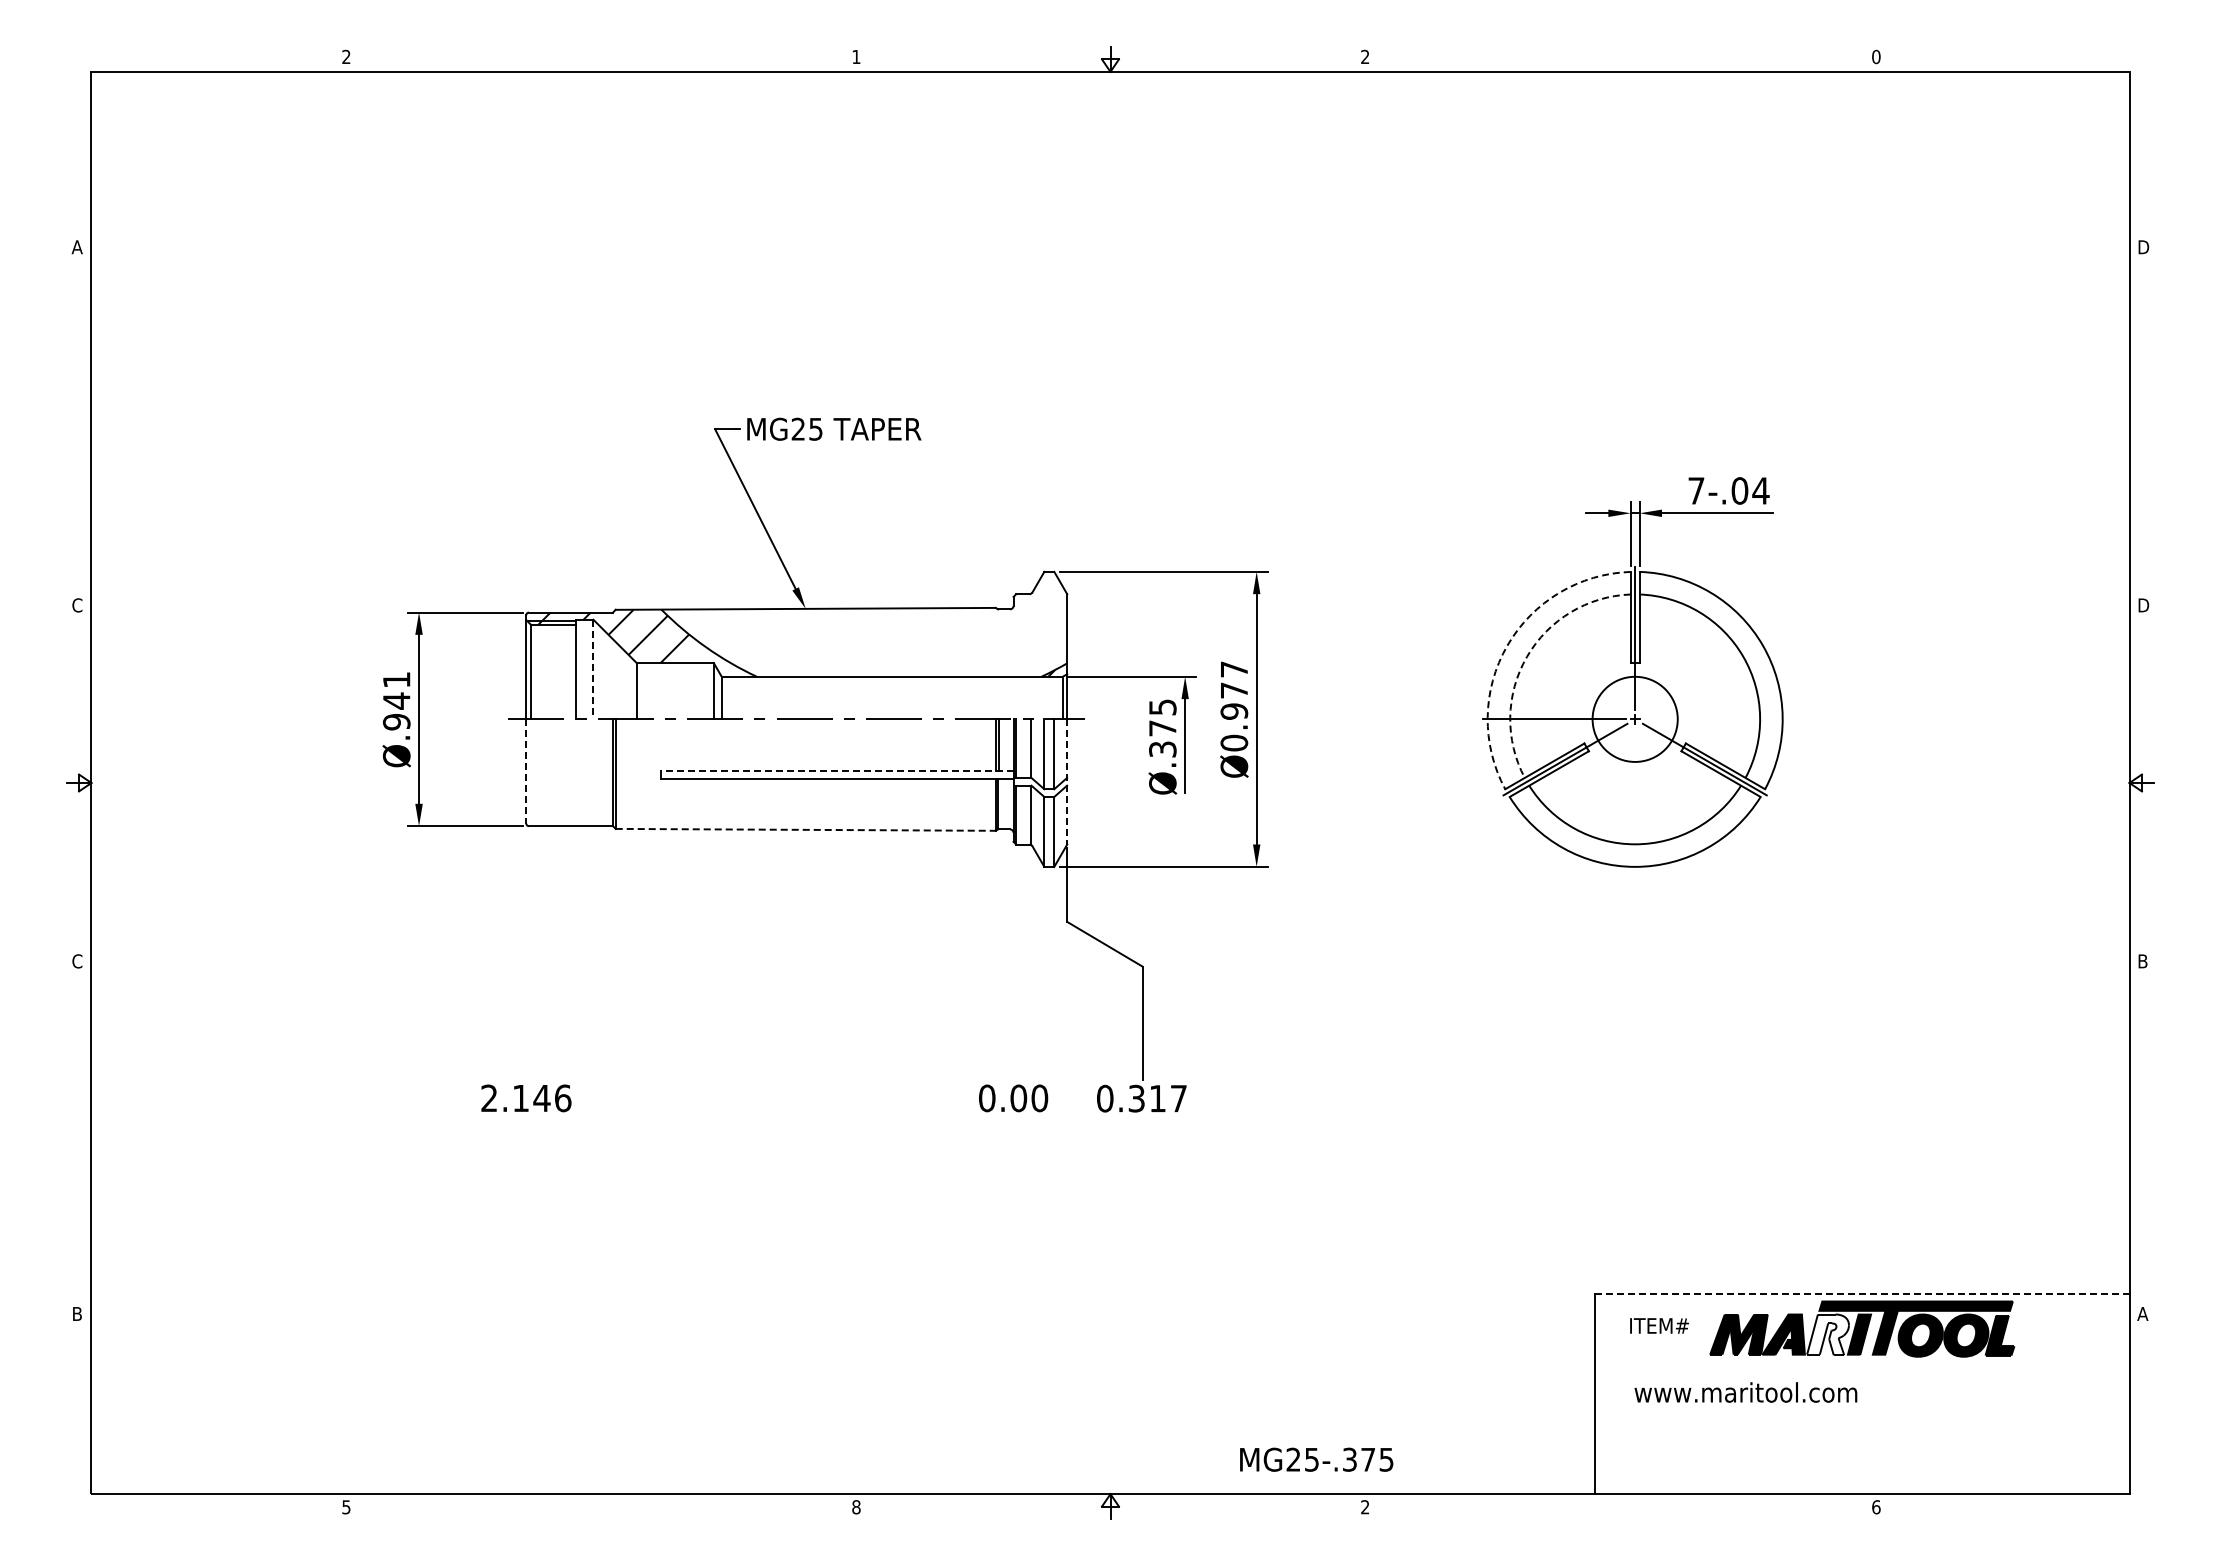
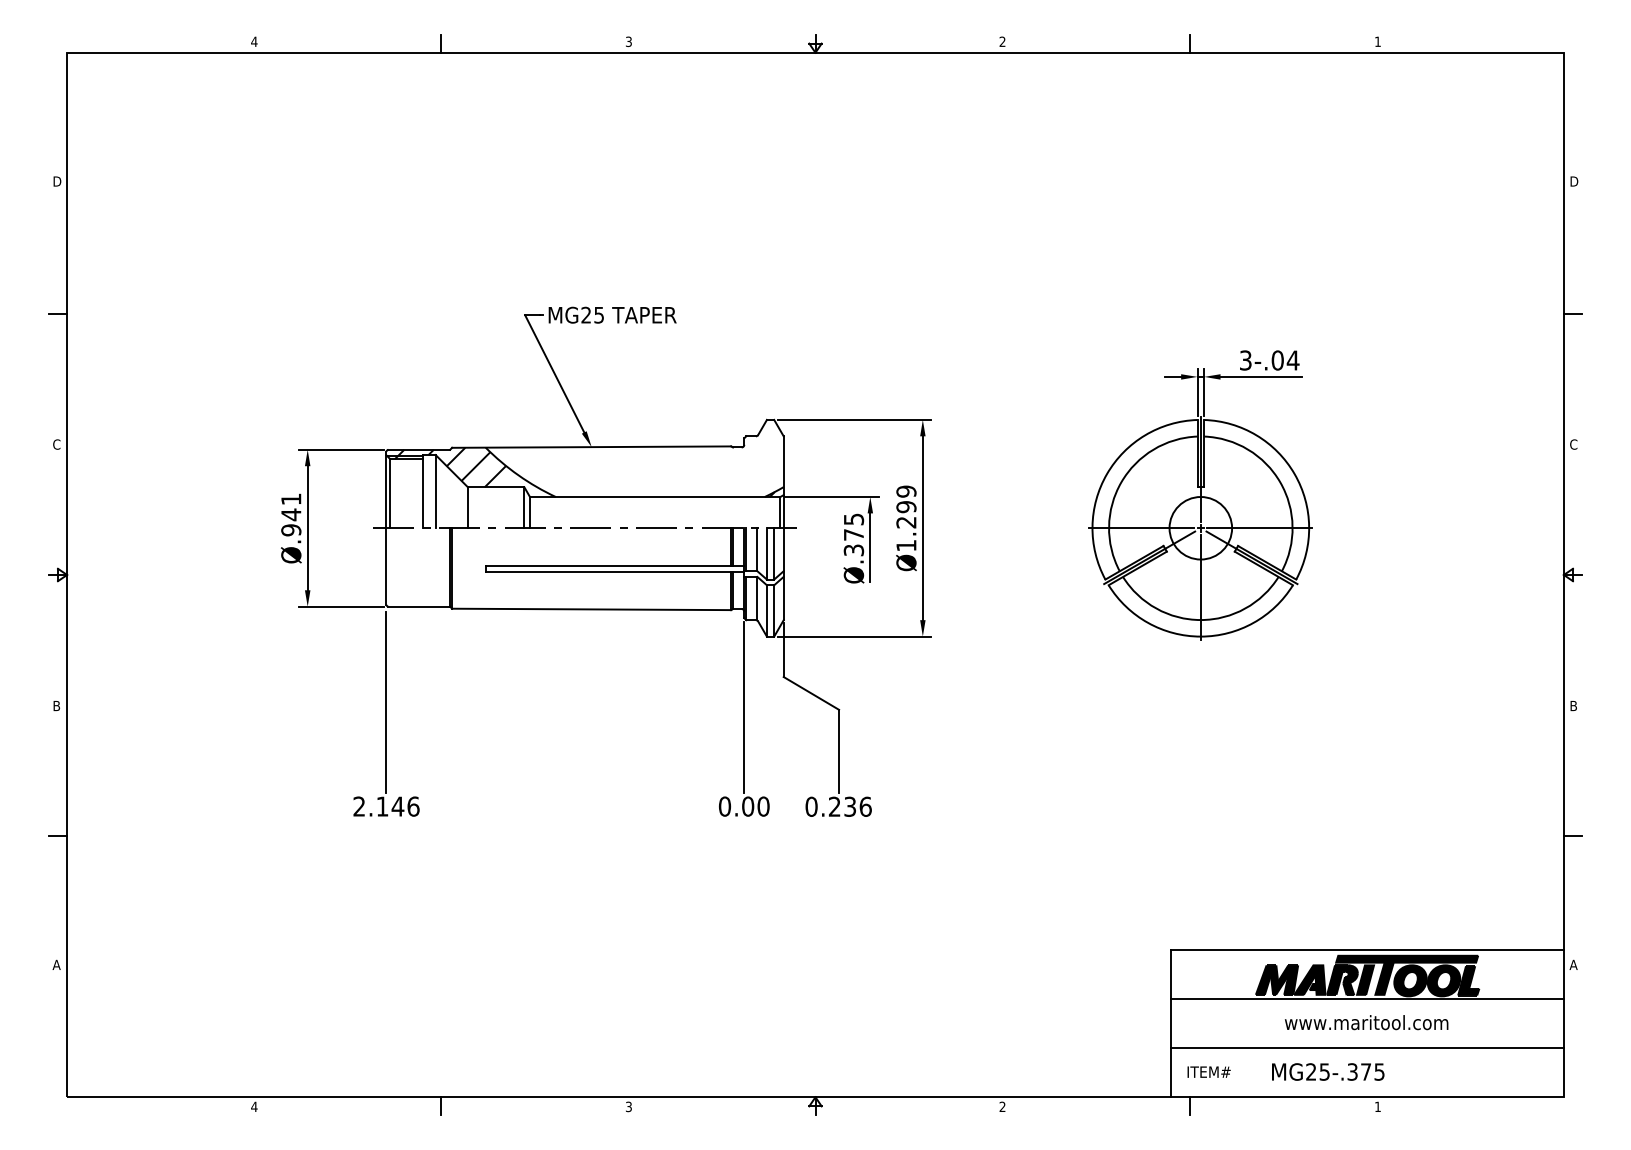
text: (345, 56) -> (253, 41), 2 -> 4
text: (856, 56) -> (628, 41), 1 -> 3
text: (1876, 56) -> (1378, 41), 0 -> 1
line: (600, 59) -> (440, 43), added
line: (1620, 59) -> (1190, 43), added
text: (77, 247) -> (56, 181), A -> D
line: (78, 427) -> (57, 313), added
line: (2141, 427) -> (1572, 313), added
text: (1696, 490) -> (1245, 360), 7-.04 -> 3-.04
text: (2143, 605) -> (1574, 444), D -> C
arc: (1507, 645) -> (1107, 474), dashed -> solid
arc: (1526, 656) -> (1121, 482), dashed -> solid
line: (593, 669) -> (435, 491), dashed -> solid
text: (1234, 706) -> (906, 518), Ø0.977 -> Ø1.299
line: (1715, 719) -> (1259, 528), added
line: (526, 771) -> (386, 566), dashed -> solid
line: (837, 771) -> (615, 566), dashed -> solid
line: (1067, 781) -> (783, 573), dashed -> solid
line: (1635, 799) -> (1201, 587), added
line: (805, 829) -> (591, 609), dashed -> solid
line: (526, 955) -> (386, 701), added
text: (77, 961) -> (56, 706), C -> B
line: (1013, 963) -> (744, 707), added
text: (1157, 1098) -> (850, 806), 0.317 -> 0.236
line: (78, 1138) -> (57, 836), added
line: (2141, 1138) -> (1572, 836), added
line: (1862, 1294) -> (1367, 950), dashed -> solid
text: (76, 1313) -> (56, 964), B -> A
text: (1659, 1325) -> (1209, 1071), moved
fill: (1827, 1334) -> (1342, 980), added
line: (1862, 1360) -> (1367, 999), added
text: (1745, 1392) -> (1366, 1022), moved
line: (1862, 1427) -> (1367, 1048), added
text: (1316, 1459) -> (1328, 1071), moved
line: (600, 1506) -> (440, 1106), added
line: (1620, 1506) -> (1190, 1106), added
text: (345, 1507) -> (253, 1107), 5 -> 4
text: (856, 1507) -> (628, 1107), 8 -> 3
text: (1876, 1507) -> (1378, 1107), 6 -> 1

